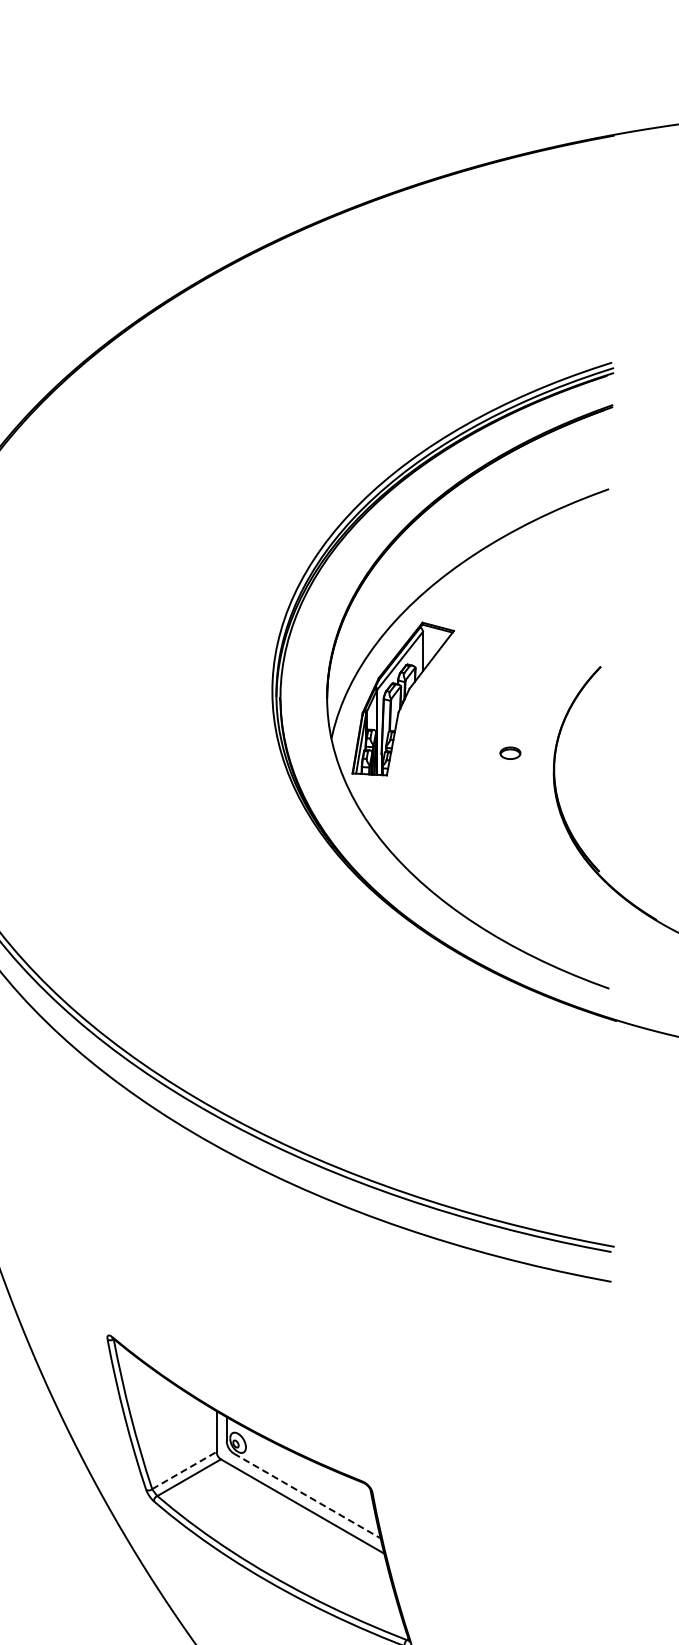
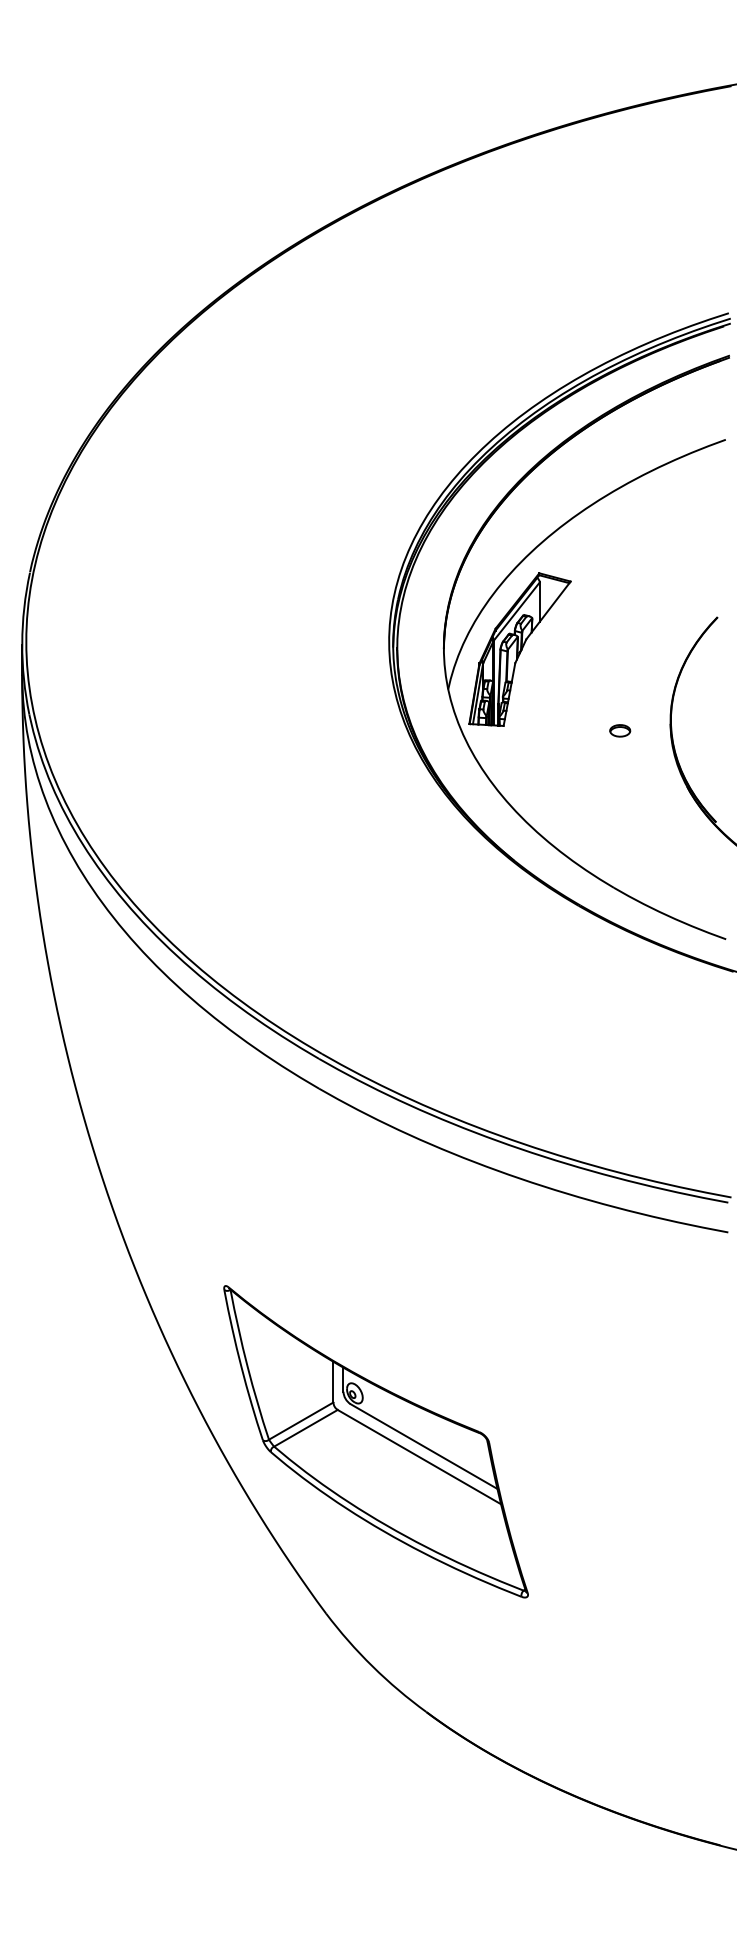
part: (510, 752) -> (620, 730), moved
line: (184, 1469) -> (301, 1420), dashed -> solid
line: (307, 1495) -> (424, 1446), dashed -> solid

